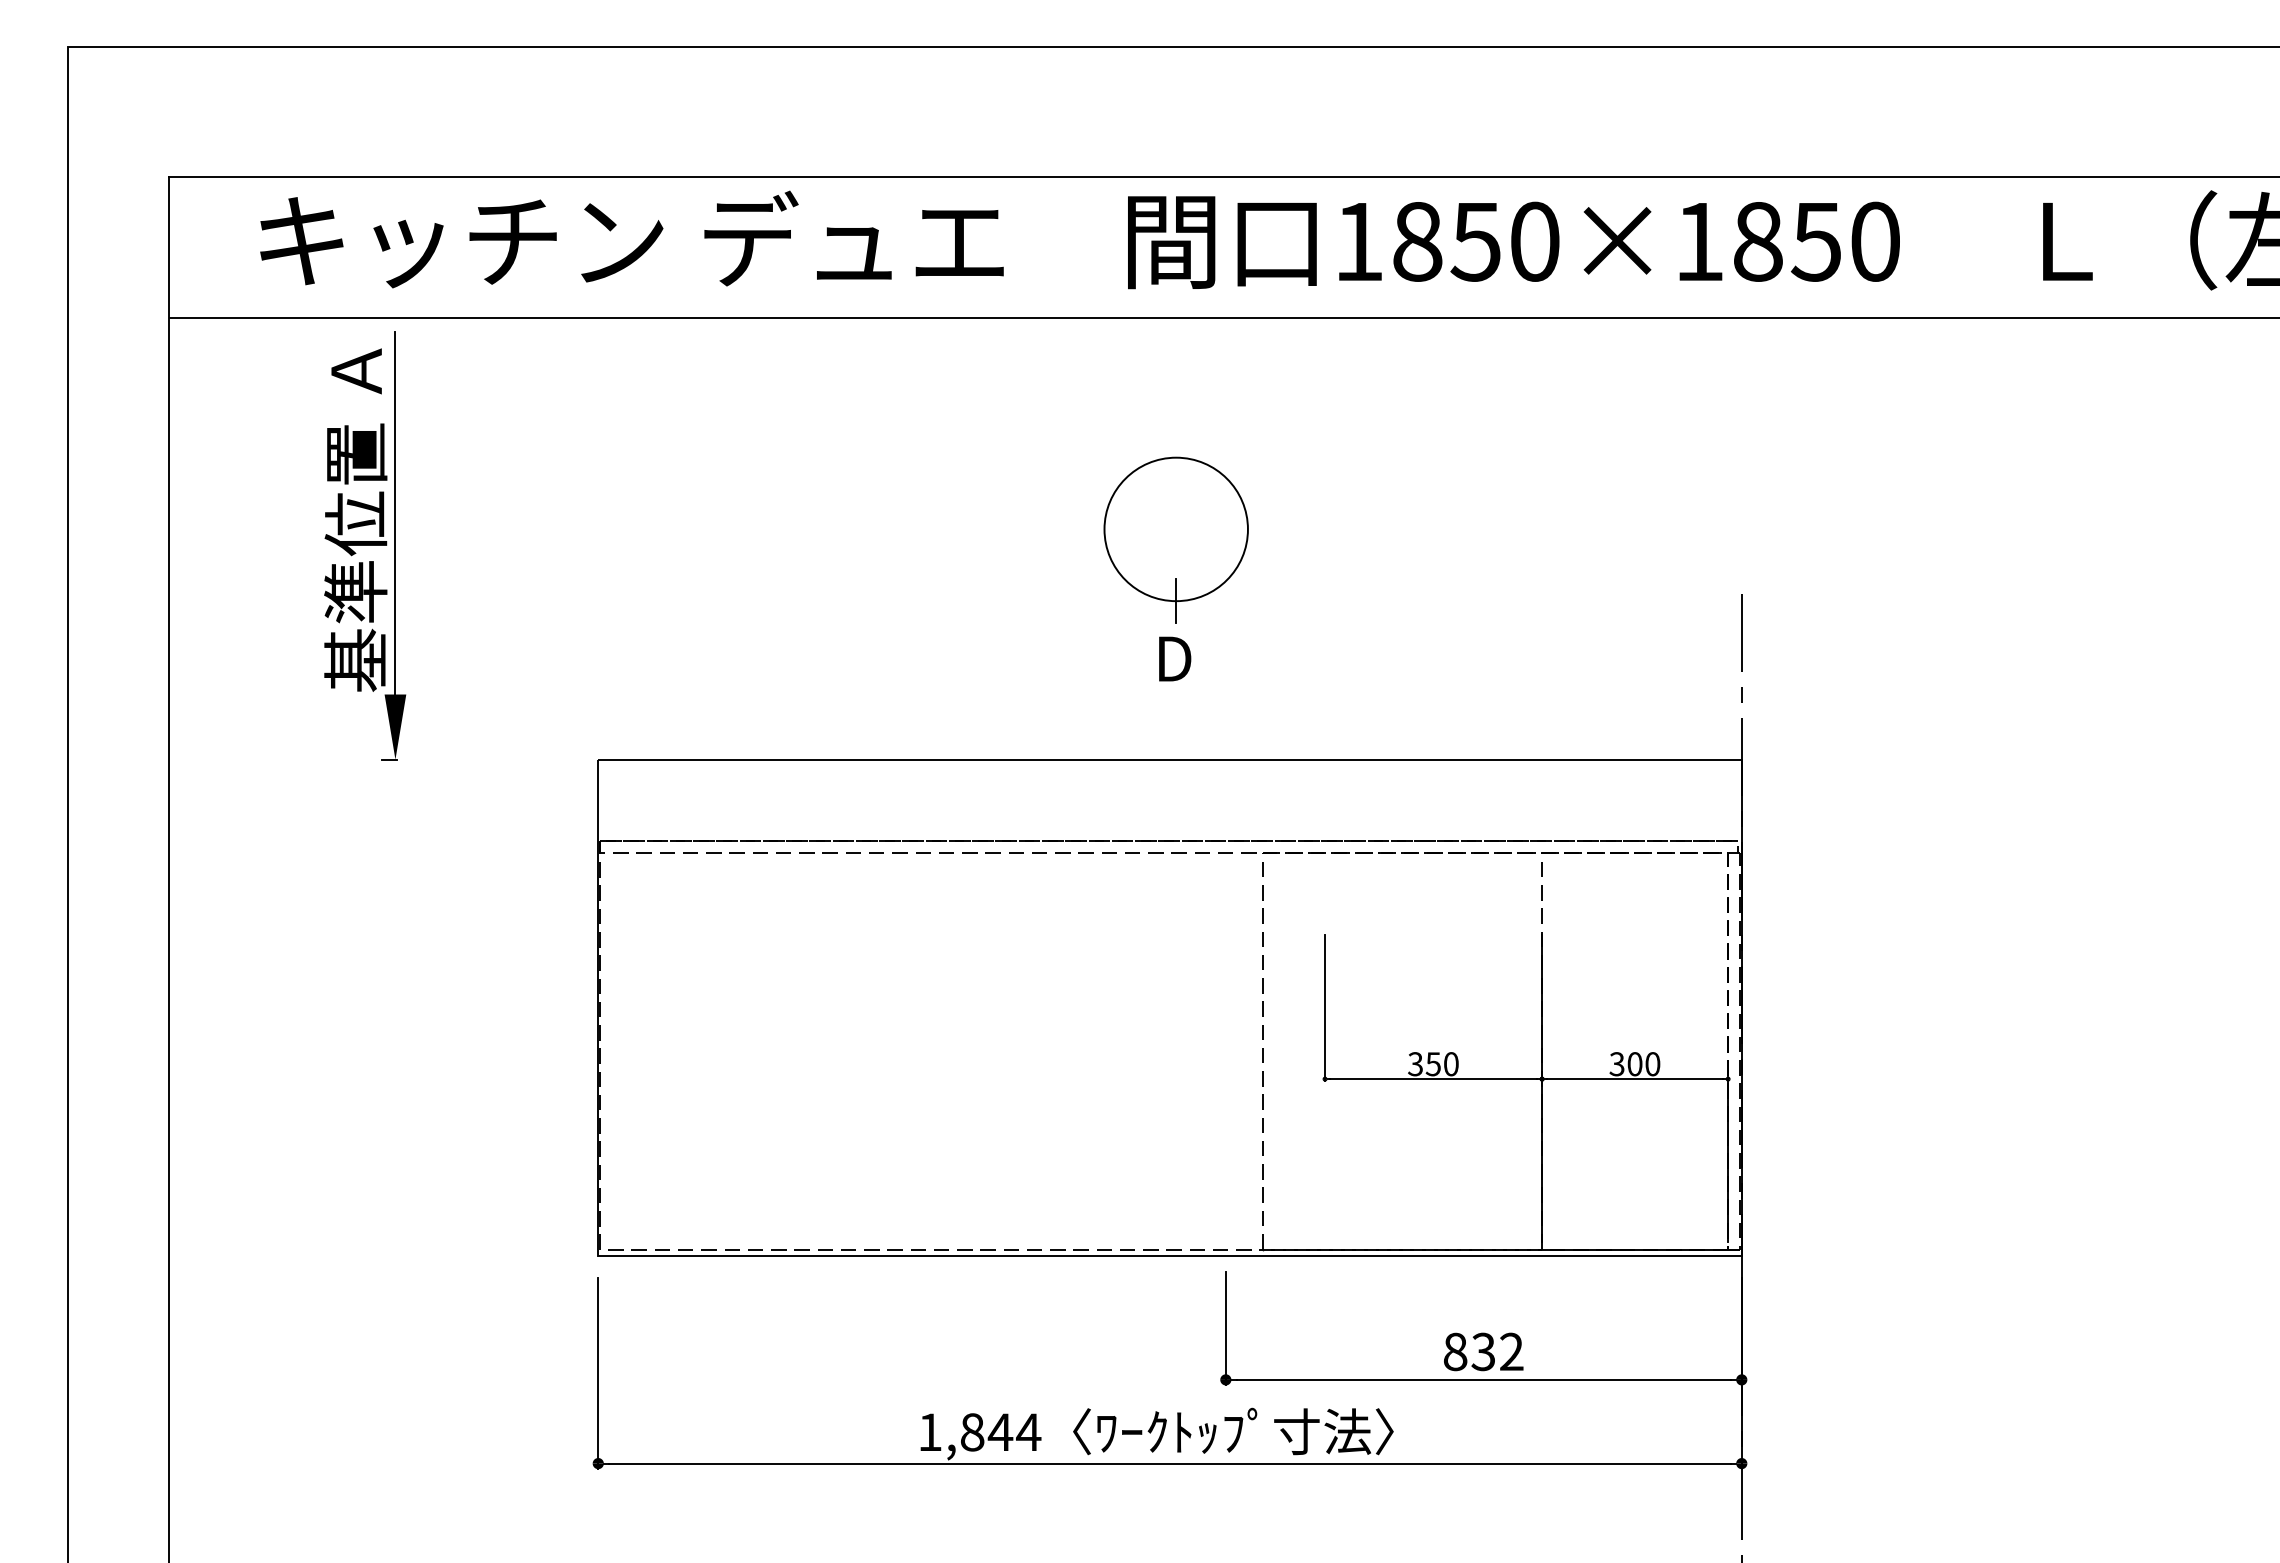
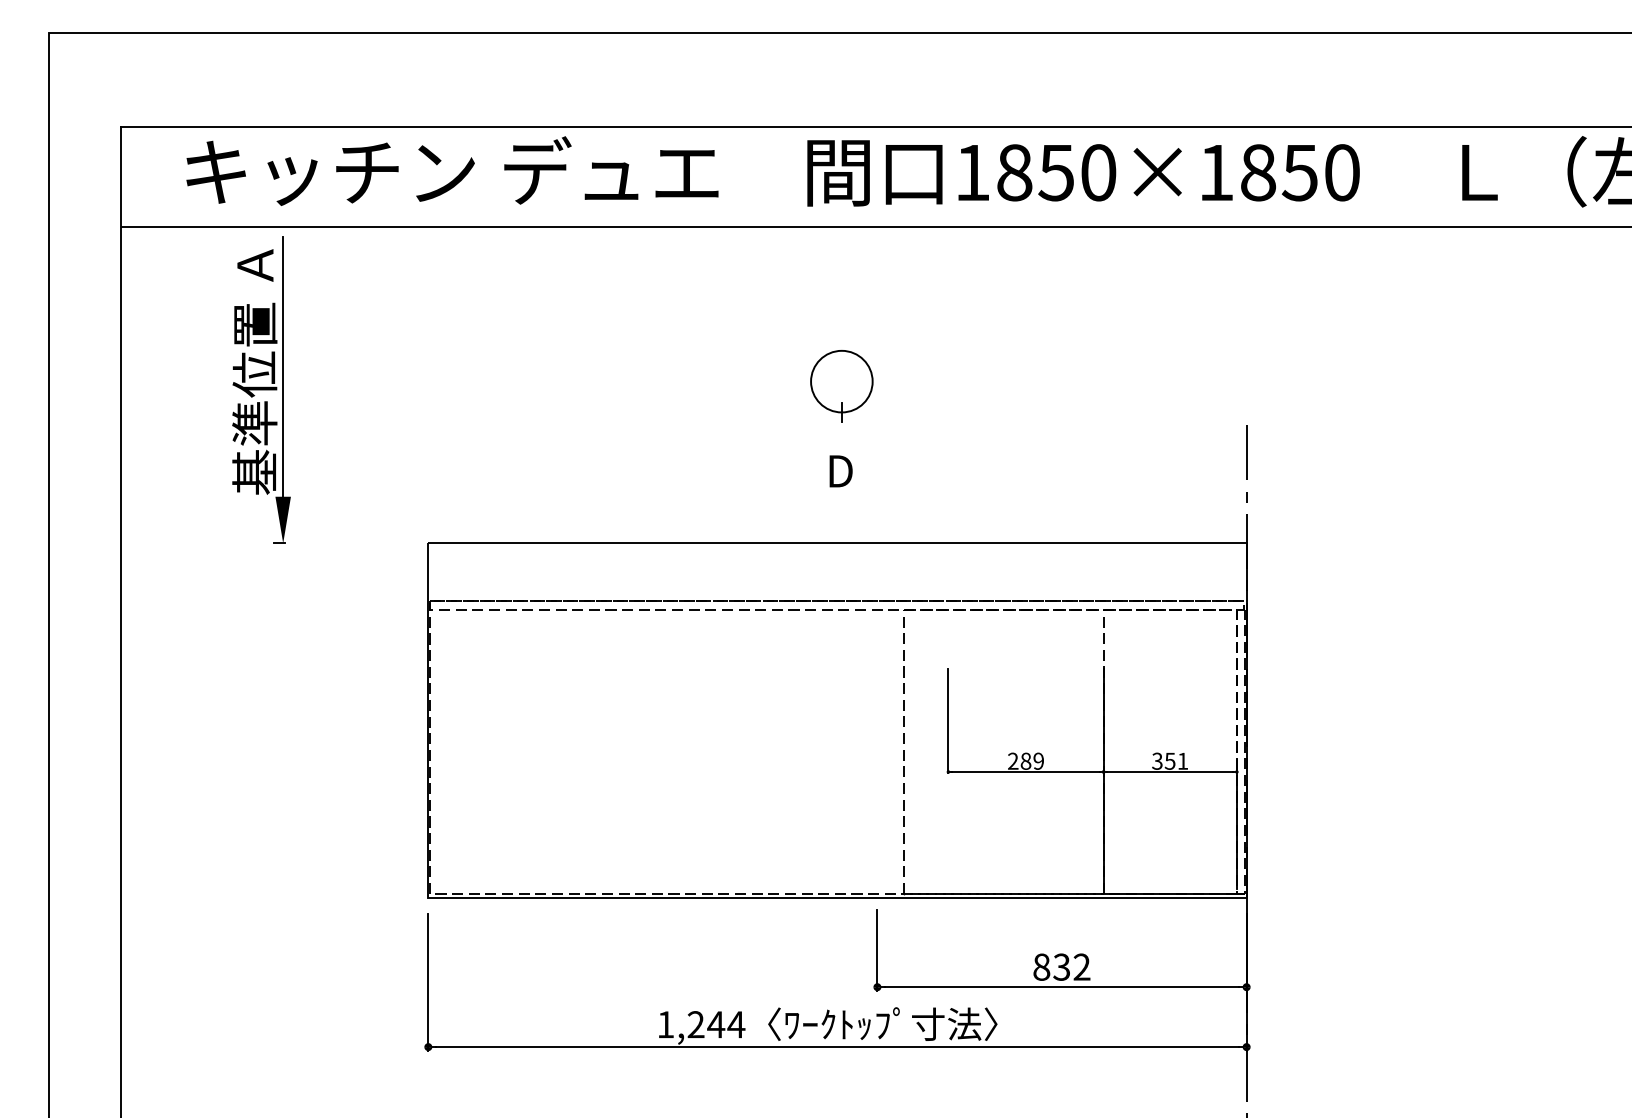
part: (1175, 539) -> (841, 385), size x0.6
text: (1433, 1064) -> (1026, 761), 350 -> 289
text: (1643, 1064) -> (1176, 761), 300 -> 351
text: (972, 1432) -> (696, 1024), 1,844 -> 1,244

